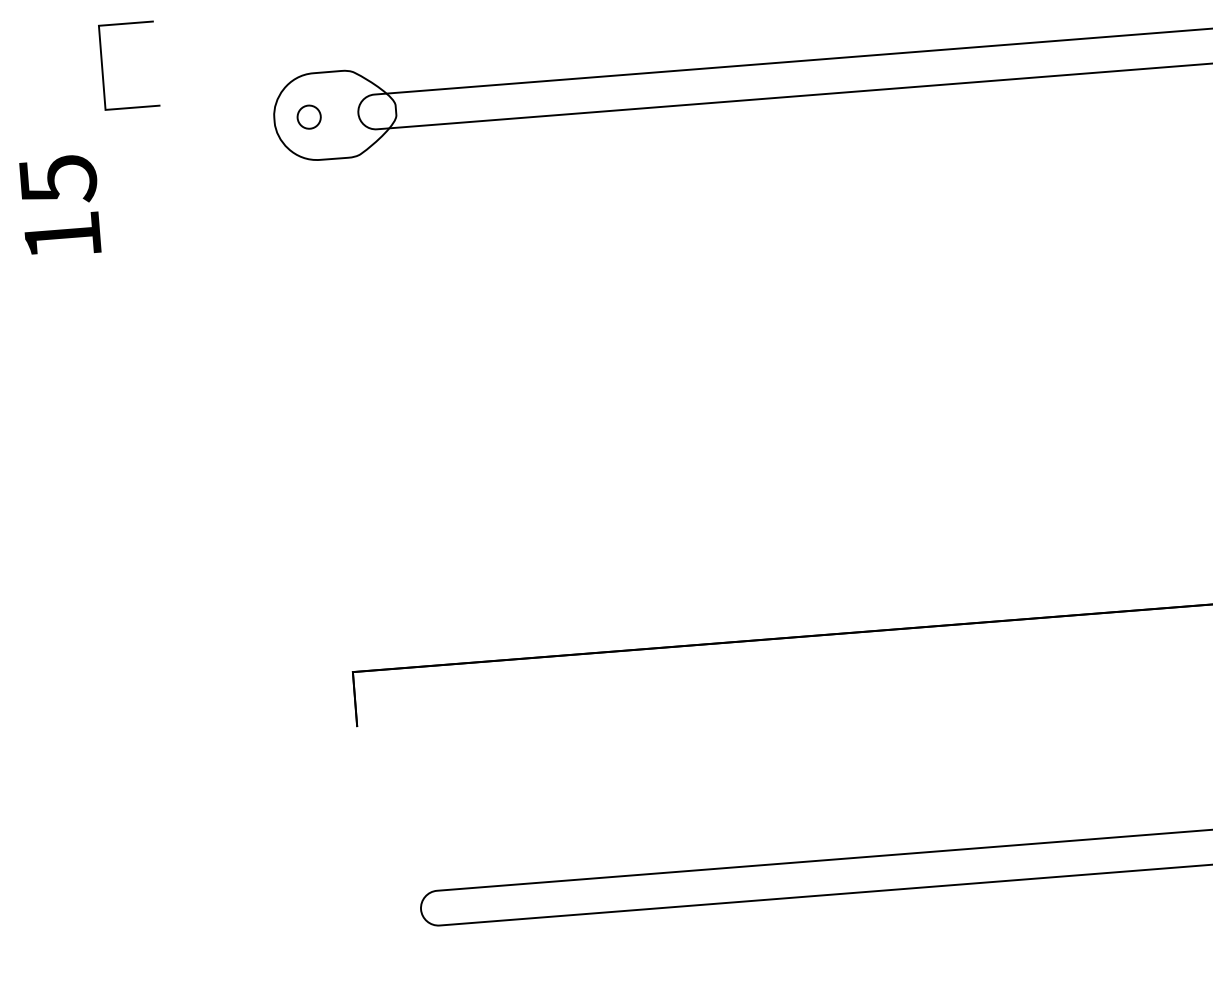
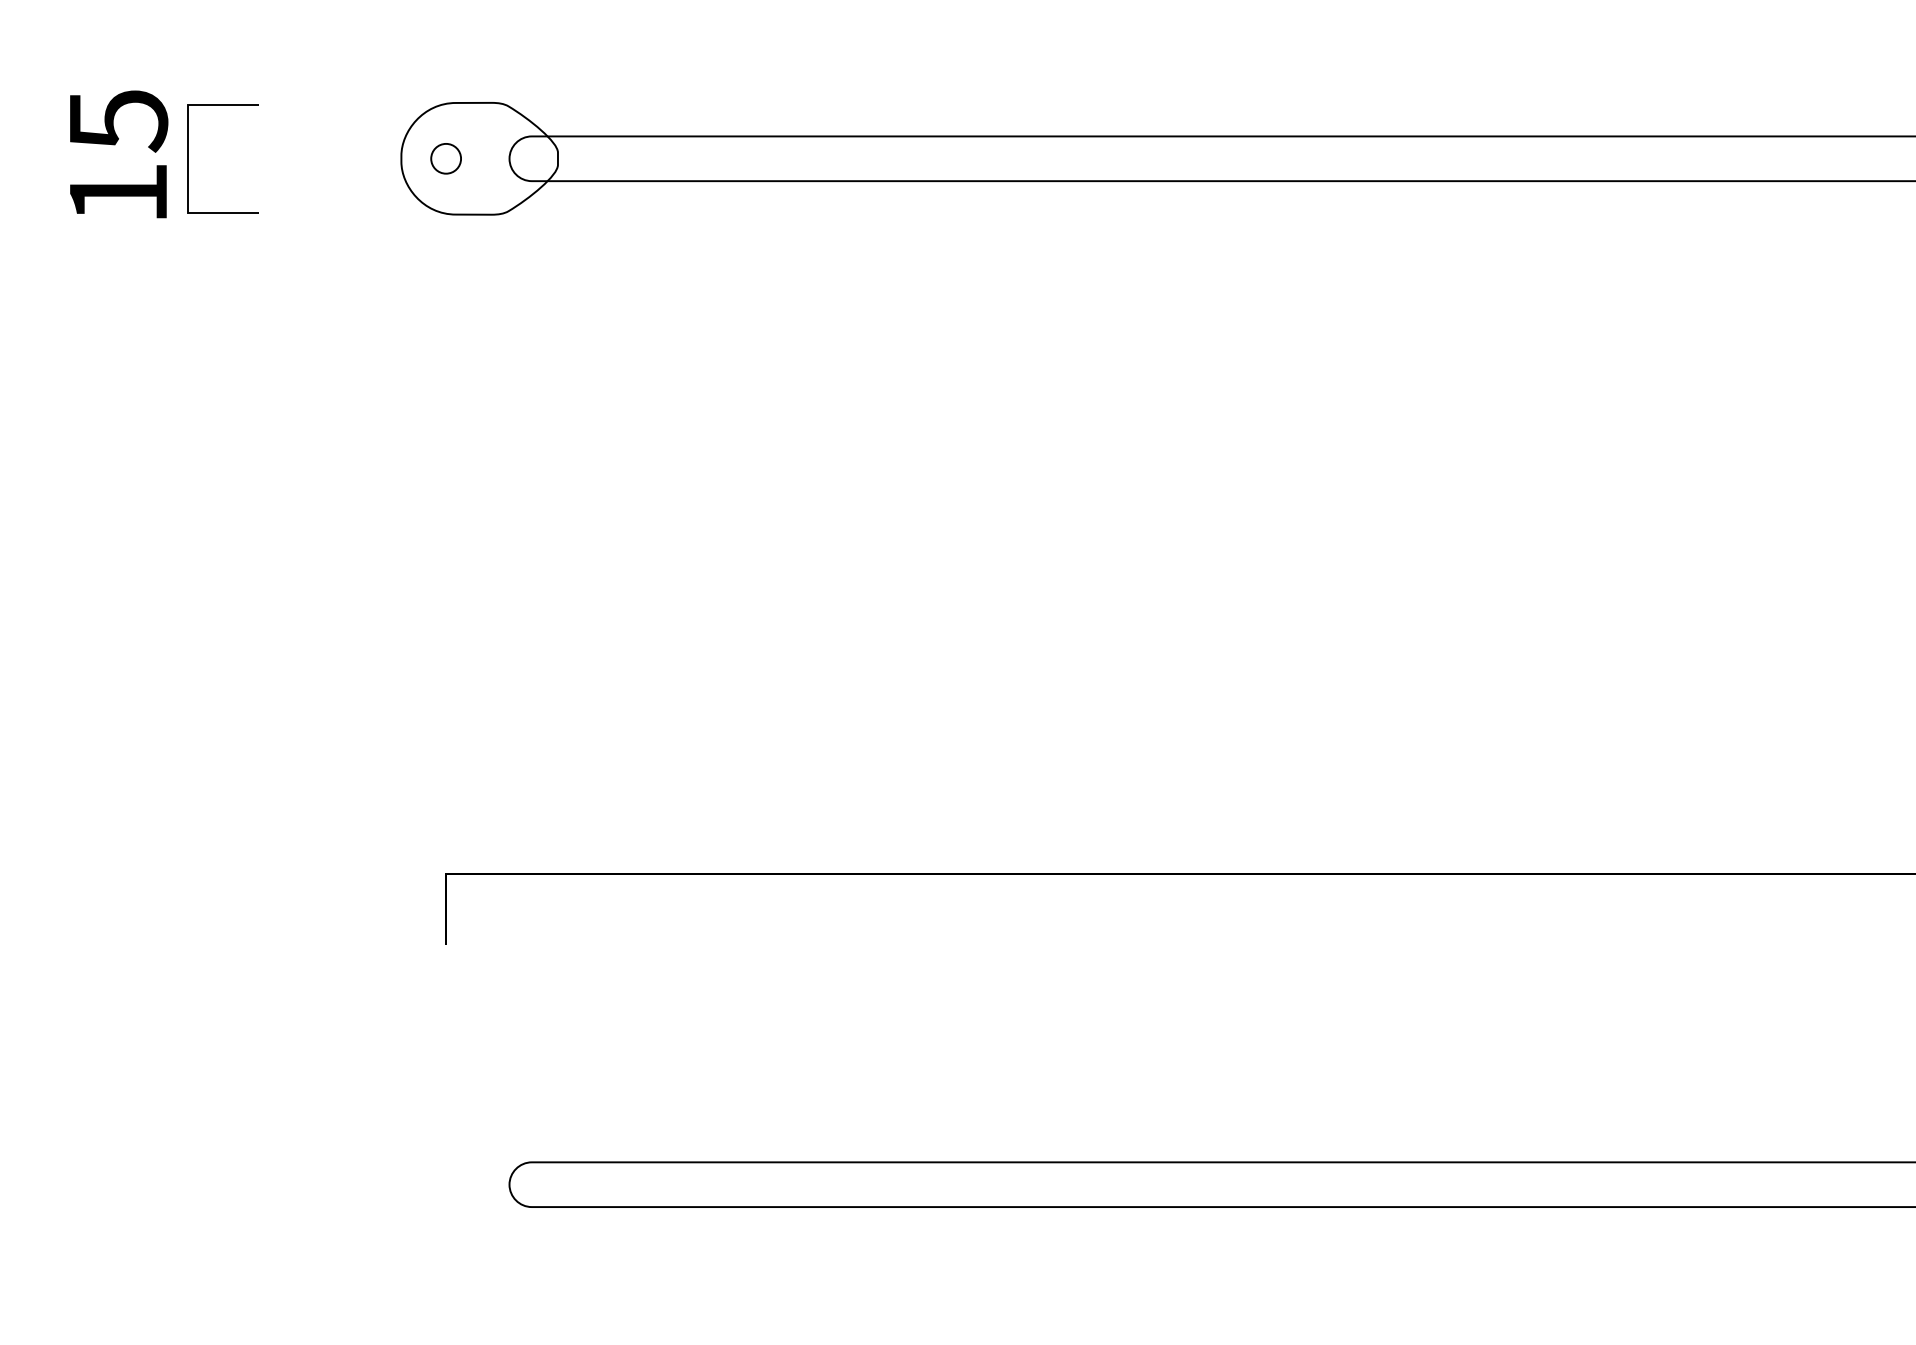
line: (102, 67) -> (188, 158), moved
text: (61, 205) -> (119, 154), moved

